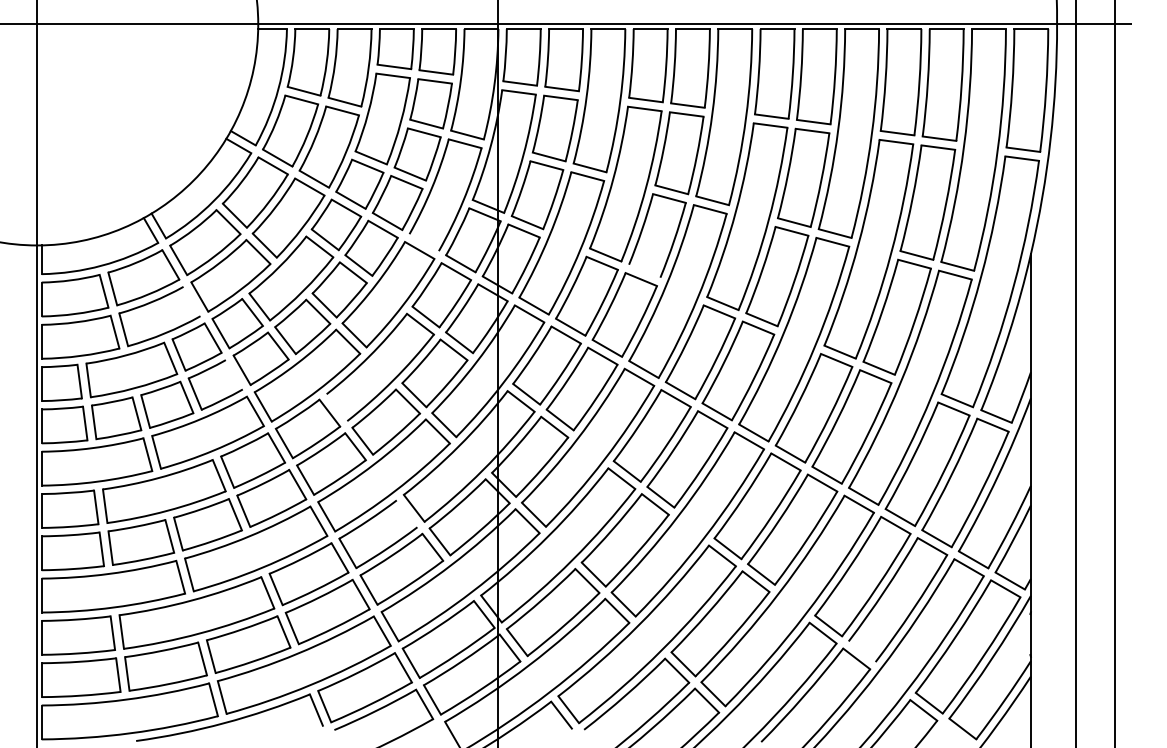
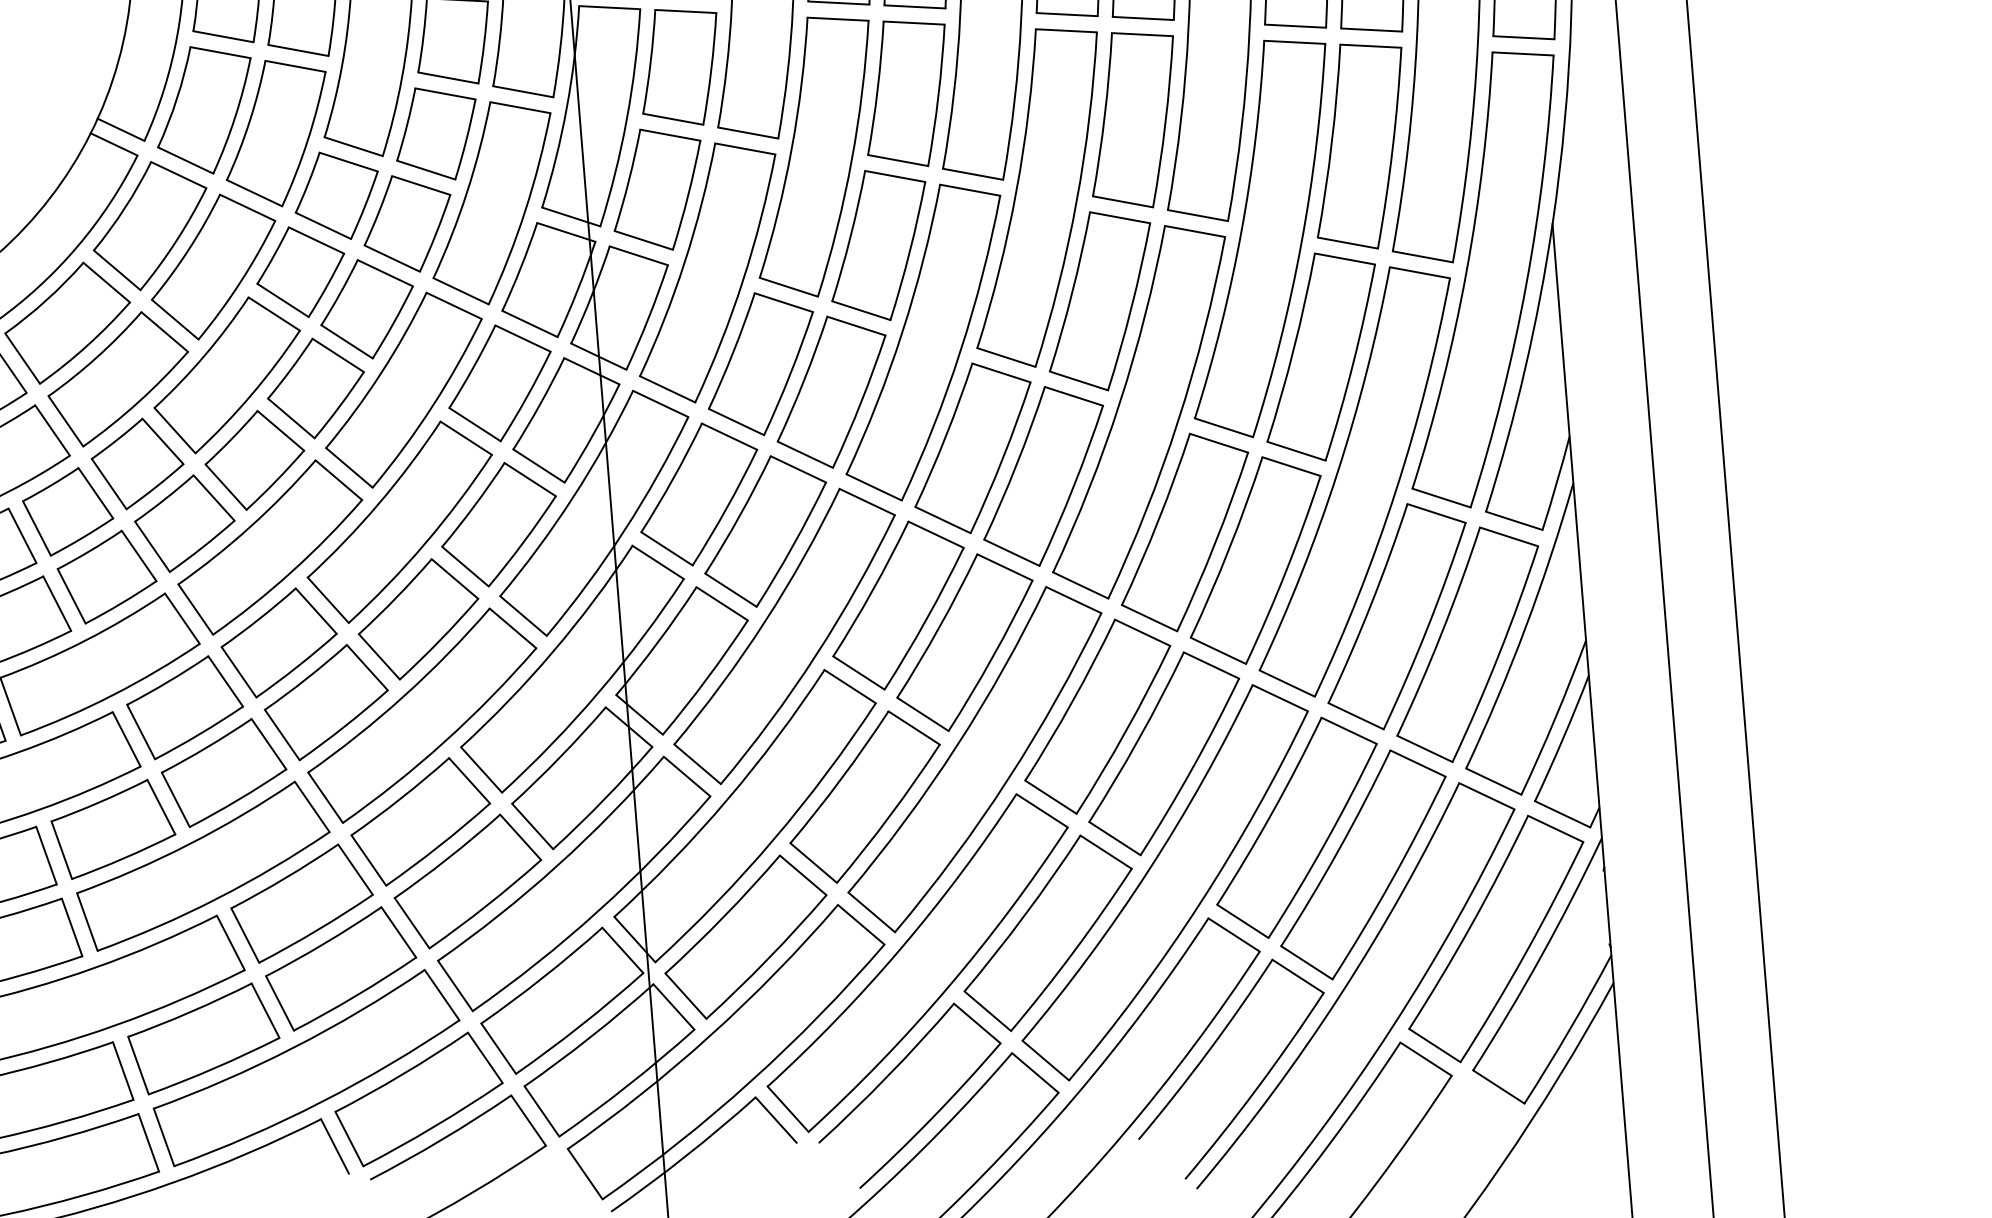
line: (423, 242) -> (459, 291), added
line: (644, 270) -> (860, 309), added
line: (191, 301) -> (51, 430), added
line: (233, 374) -> (137, 555), added
line: (336, 407) -> (327, 599), added
line: (406, 513) -> (468, 780), added
line: (861, 651) -> (1305, 962), added

